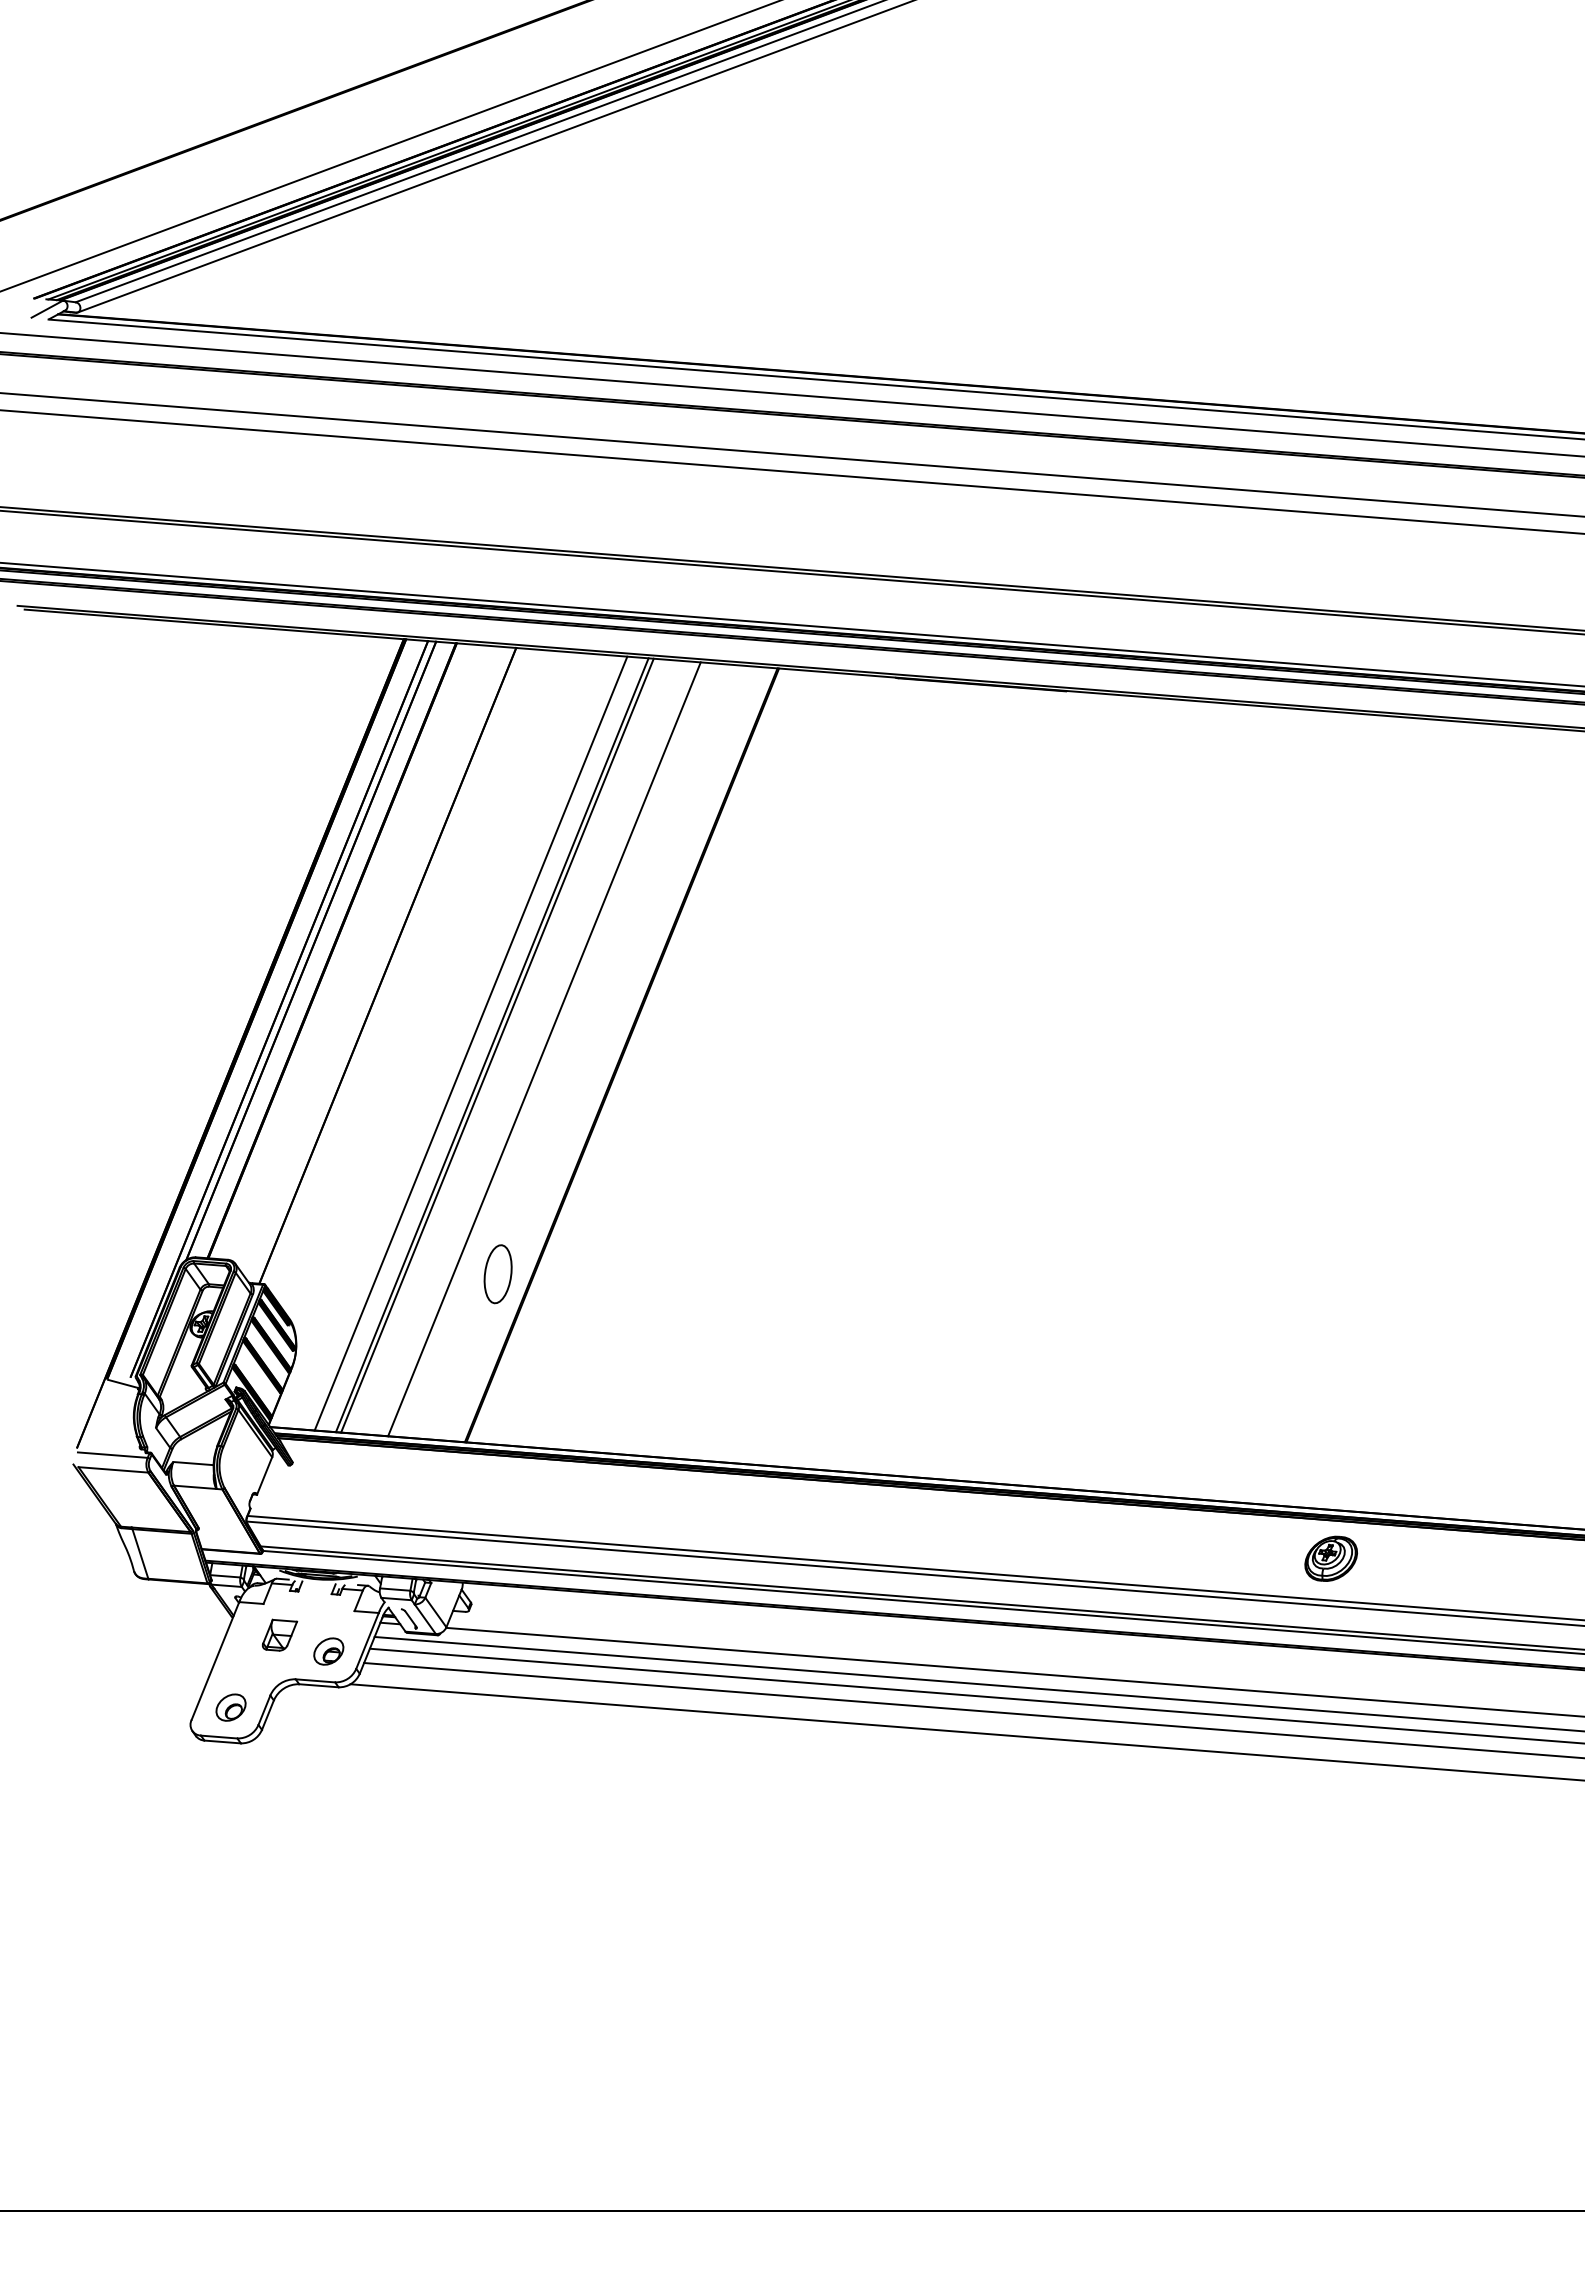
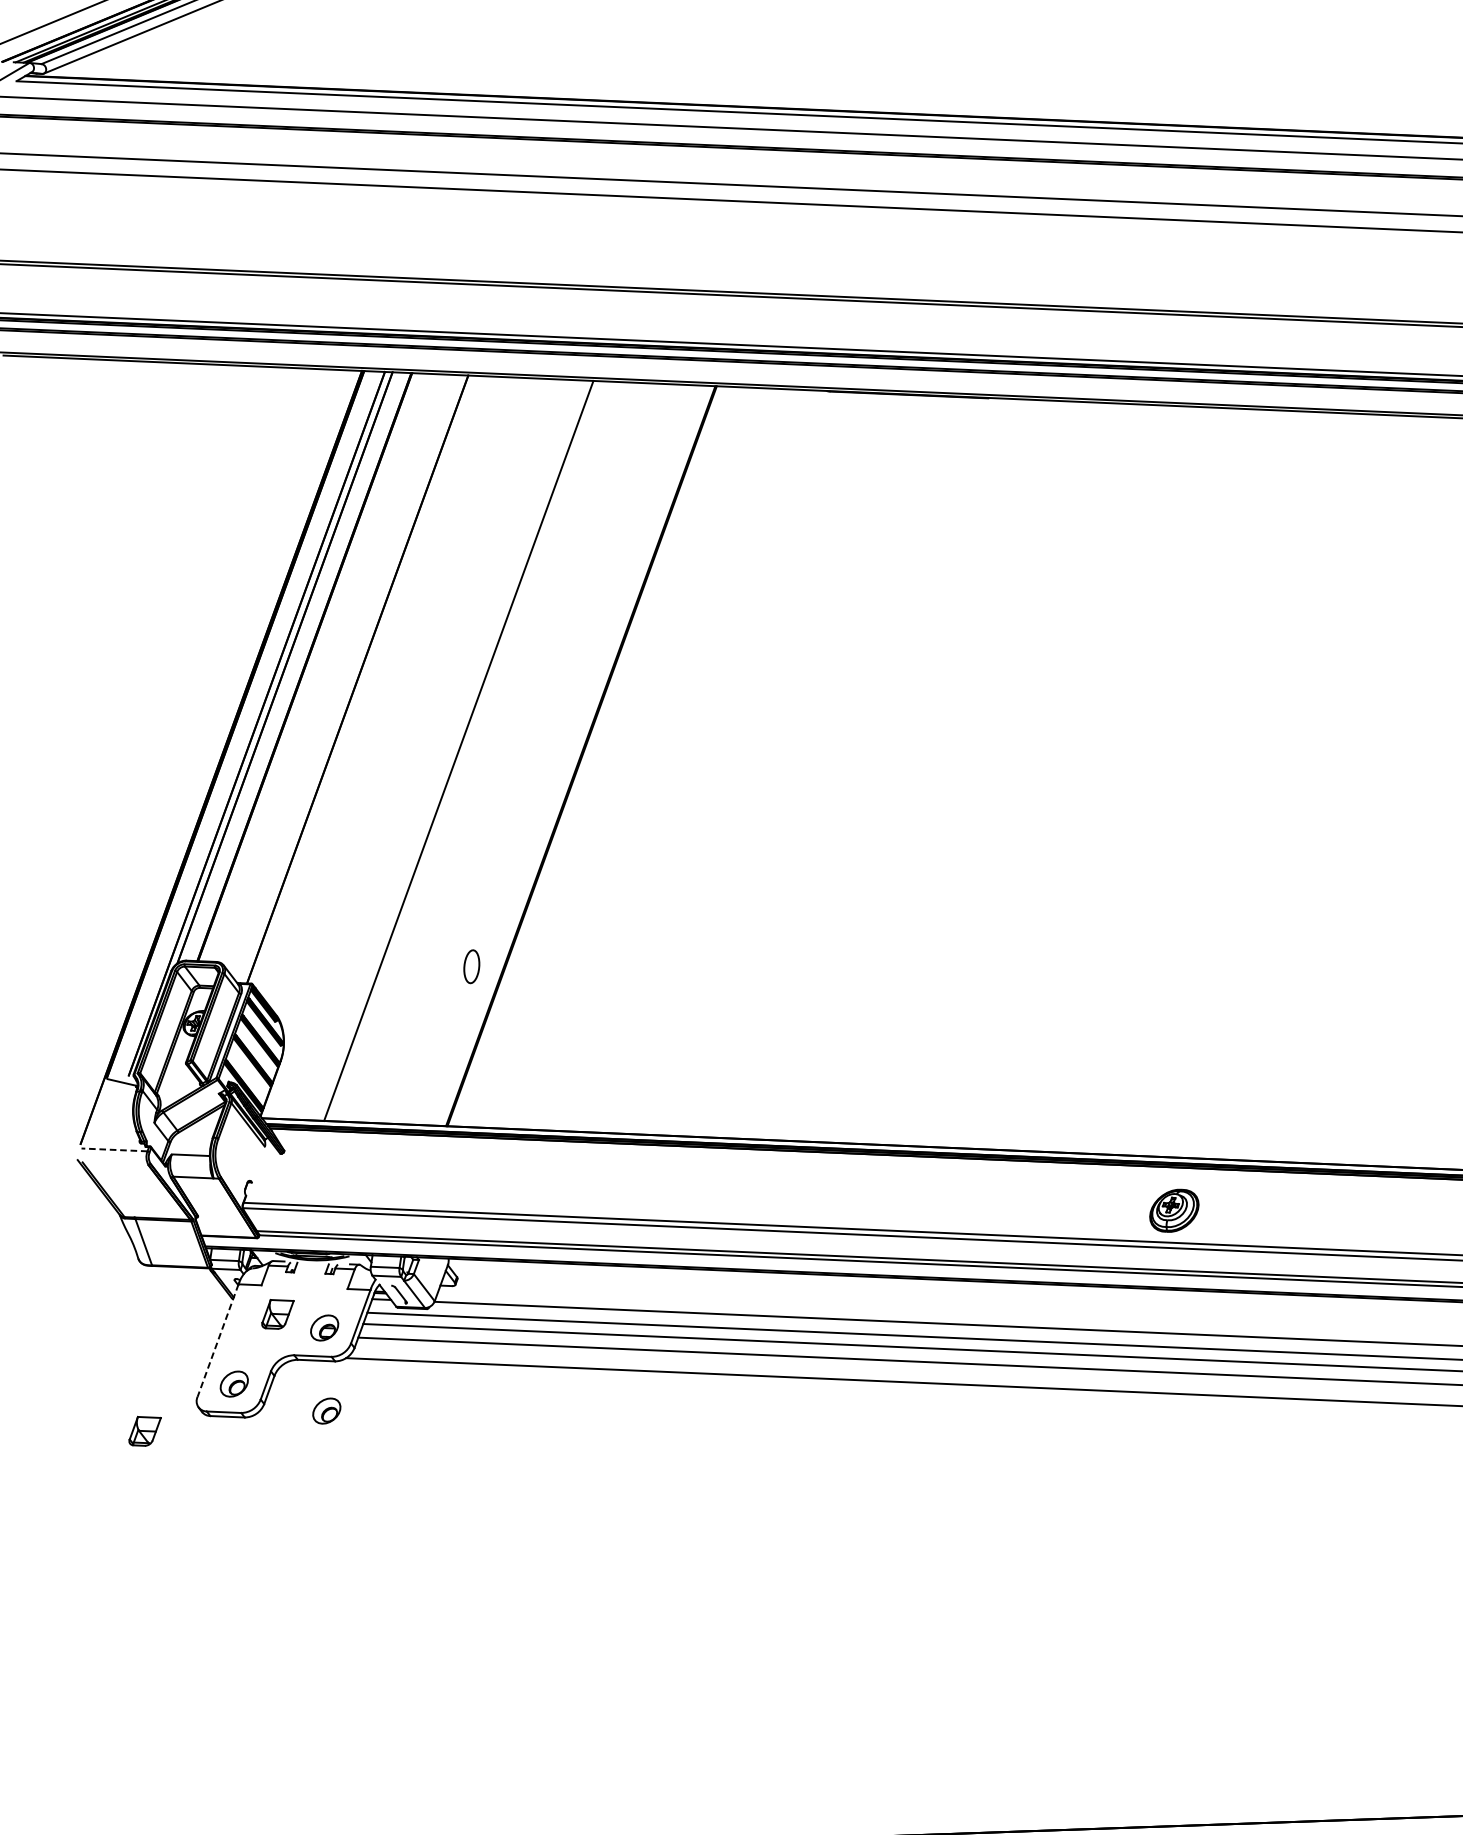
line: (470, 1043) -> (438, 750), removed
line: (497, 1045) -> (463, 750), removed
line: (544, 1049) -> (508, 753), removed
part: (497, 1274) -> (471, 966), size x0.6
line: (112, 1455) -> (114, 1150), solid -> dashed
line: (113, 1469) -> (115, 1163), removed
line: (264, 1475) -> (258, 1164), removed
part: (1330, 1558) -> (1173, 1210), moved
line: (215, 1661) -> (218, 1341), solid -> dashed
part: (327, 1739) -> (326, 1410), added
part: (135, 1753) -> (145, 1430), added

